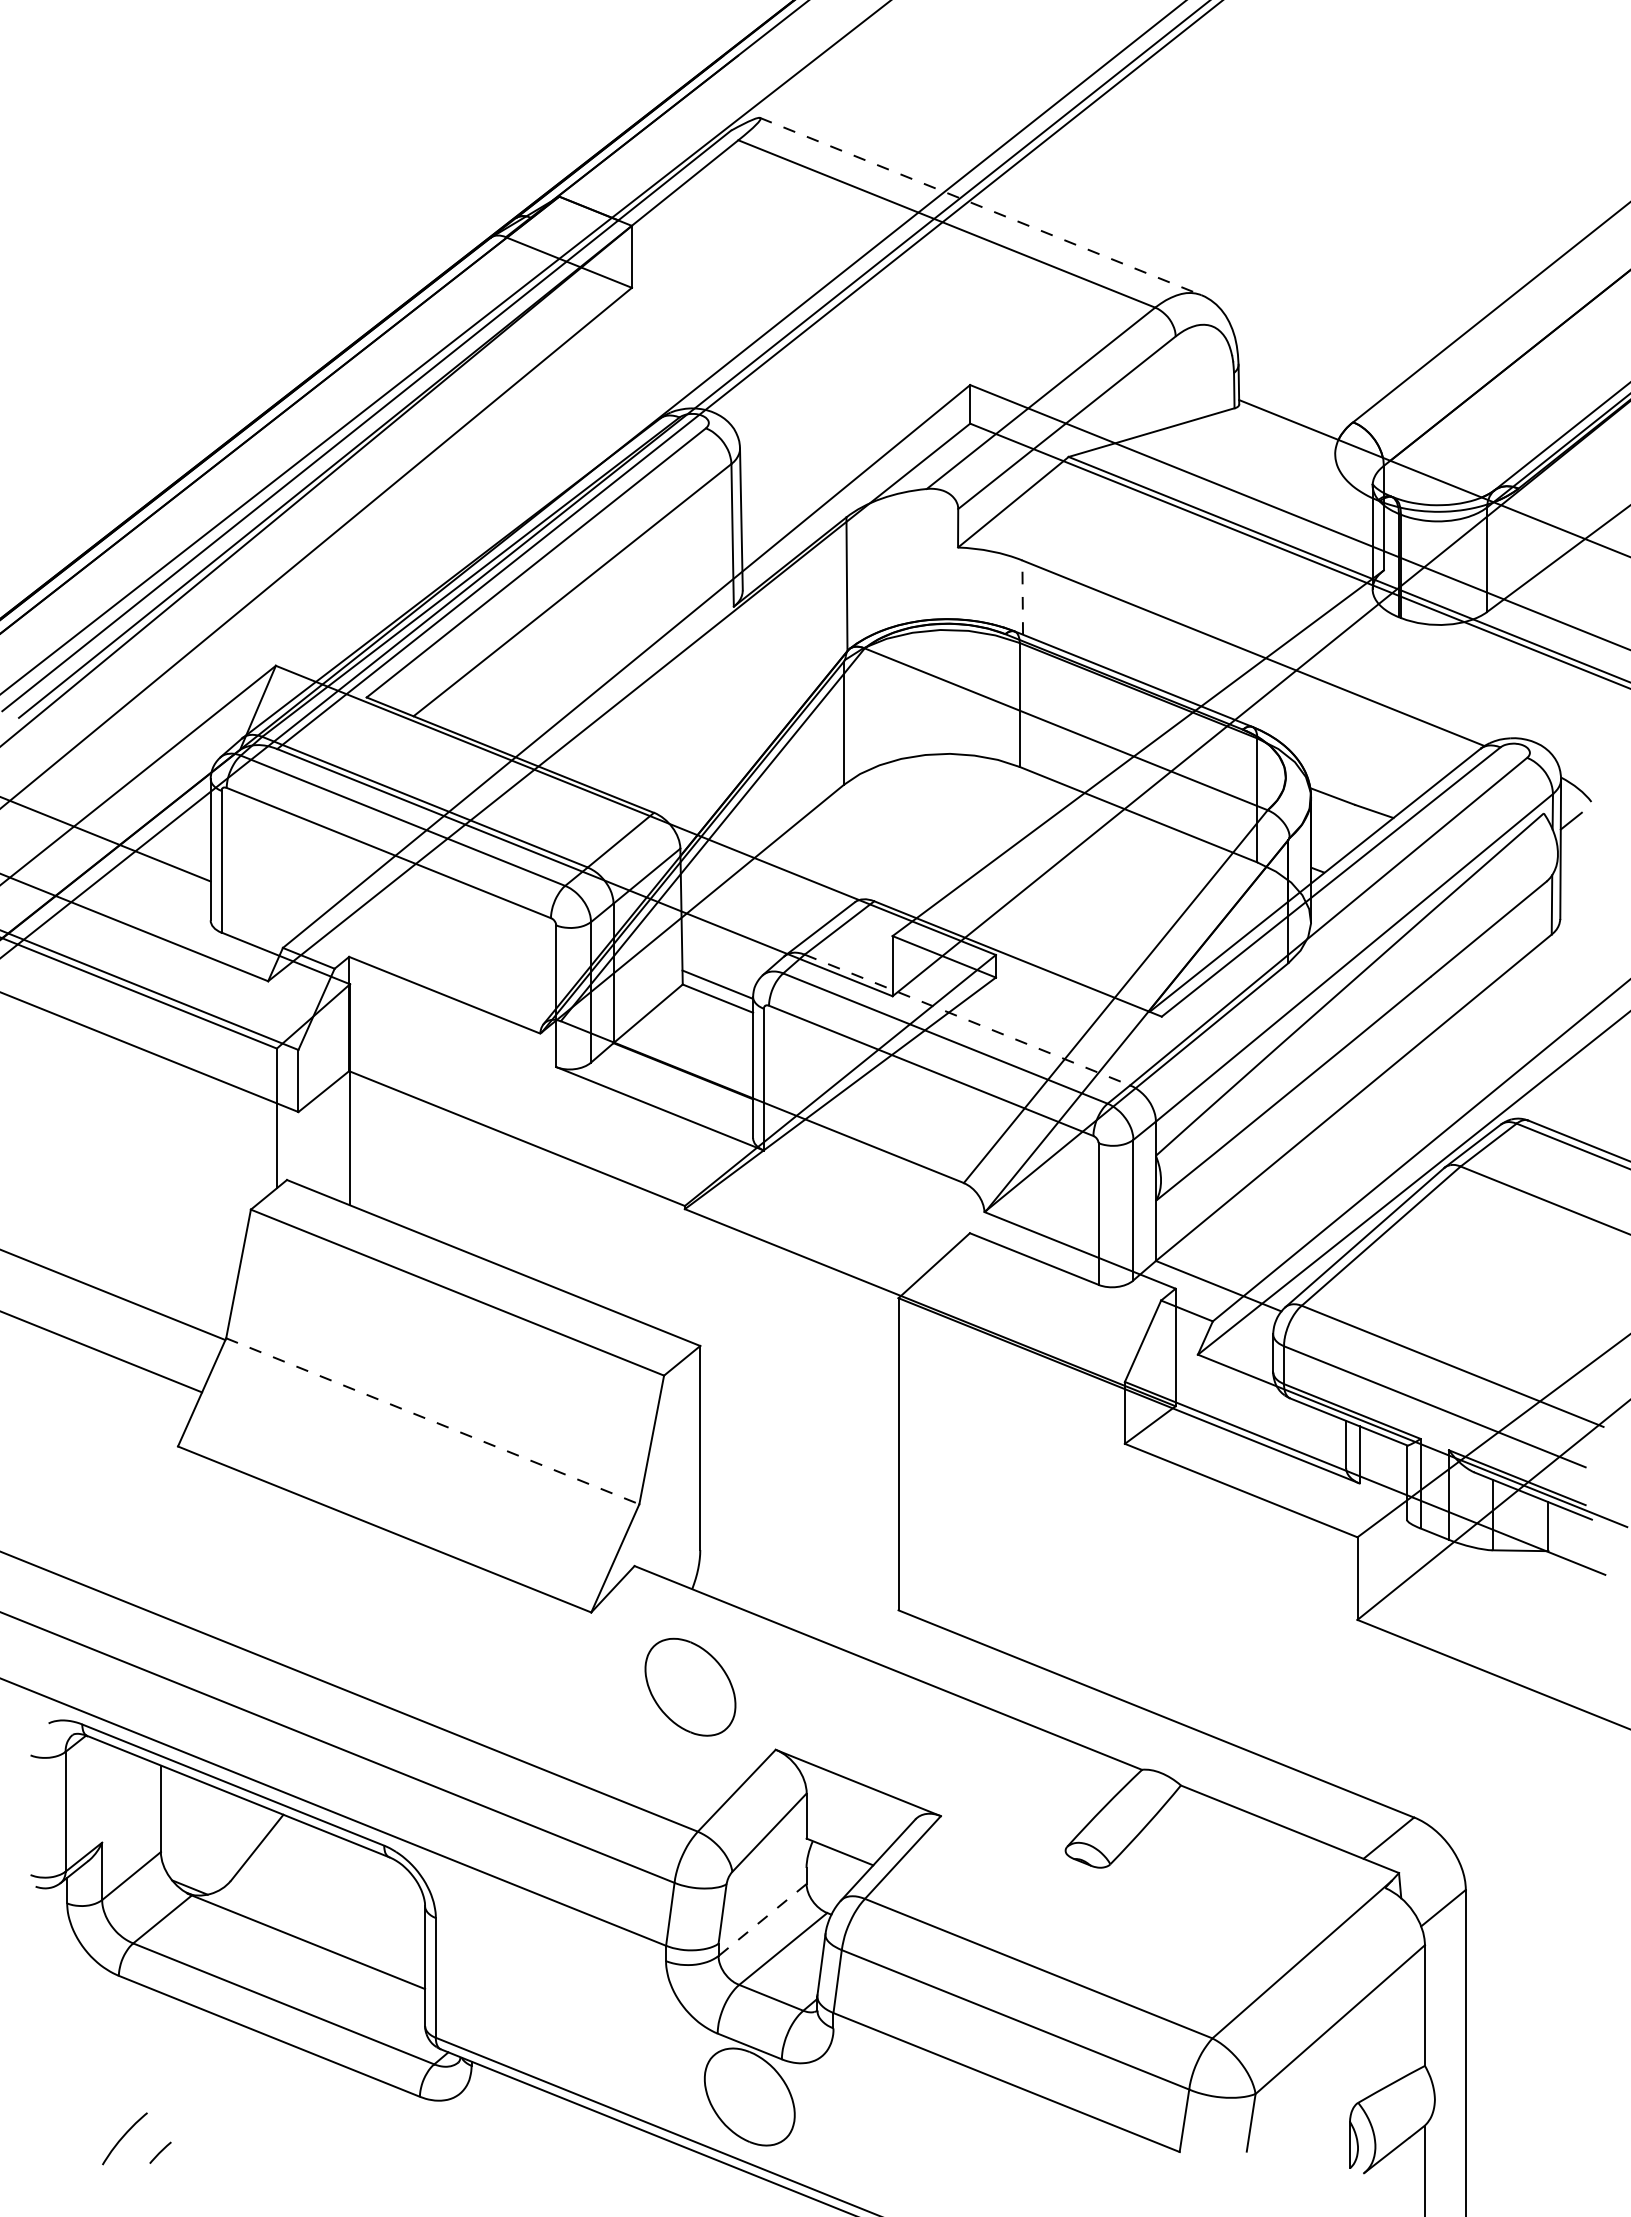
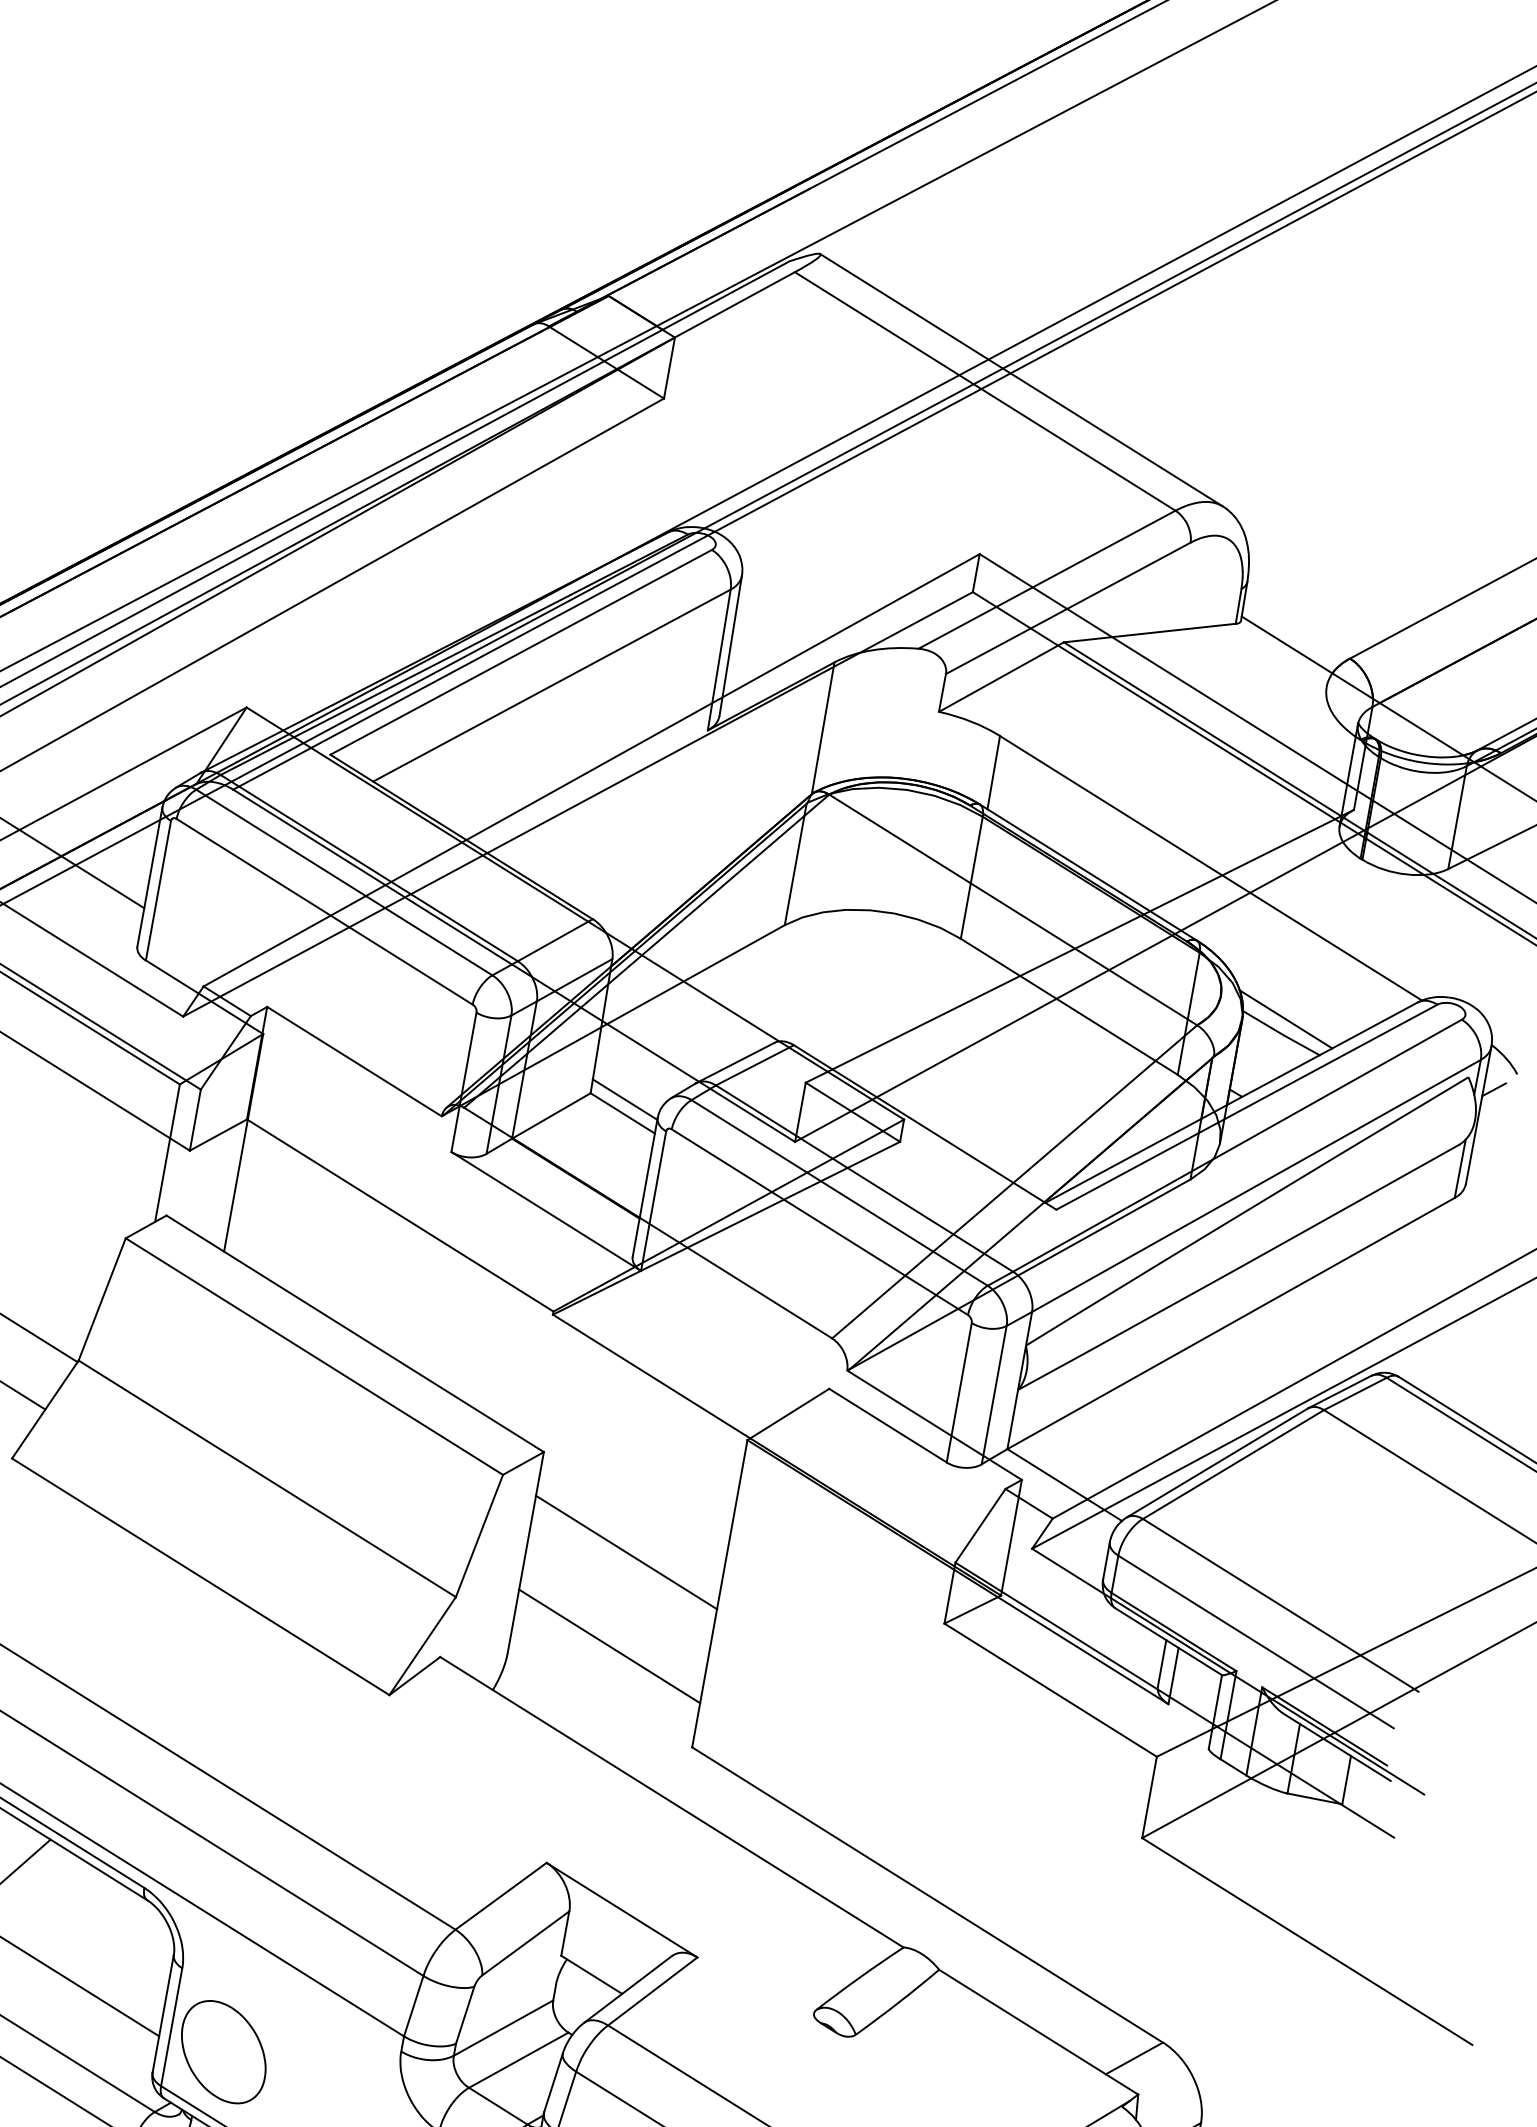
line: (980, 206) -> (1021, 380), dashed -> solid
line: (1022, 597) -> (993, 772), dashed -> solid
line: (1353, 788) -> (1285, 1019), added
line: (967, 1020) -> (864, 1179), dashed -> solid
line: (432, 1421) -> (266, 1478), dashed -> solid
line: (799, 1429) -> (626, 1551), added
line: (799, 1525) -> (609, 1646), added
part: (690, 1686) -> (223, 2051), moved
line: (762, 1920) -> (503, 2028), dashed -> solid

